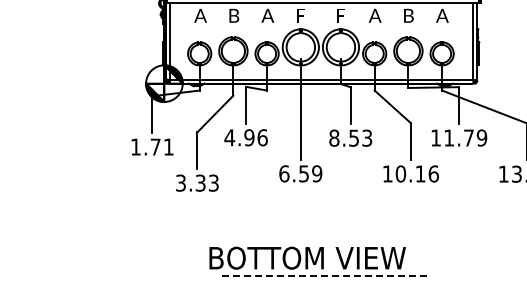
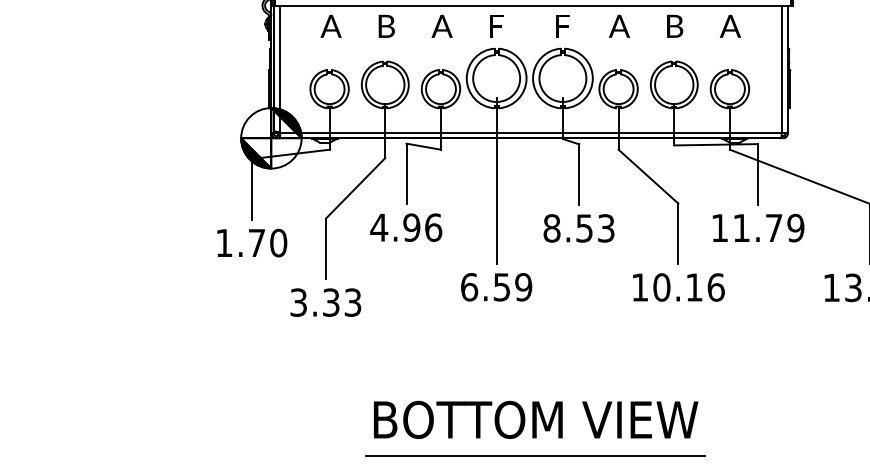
text: (168, 146) -> (278, 242), 1.71 -> 1.70
text: (307, 257) -> (535, 418), moved
line: (324, 276) -> (535, 456), dashed -> solid

